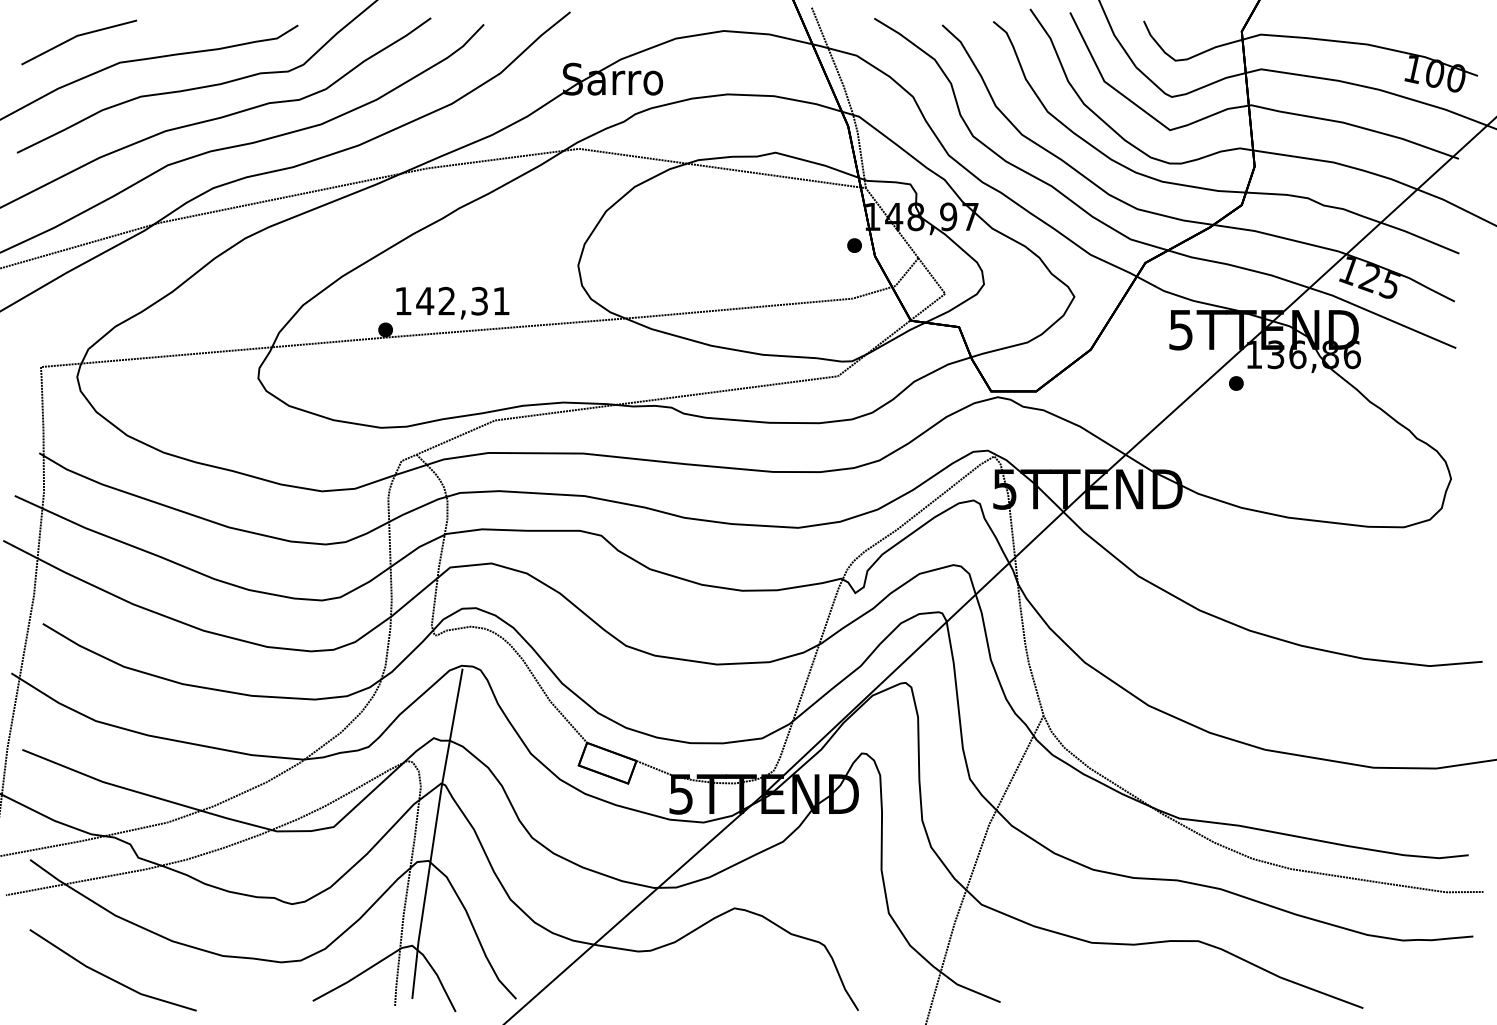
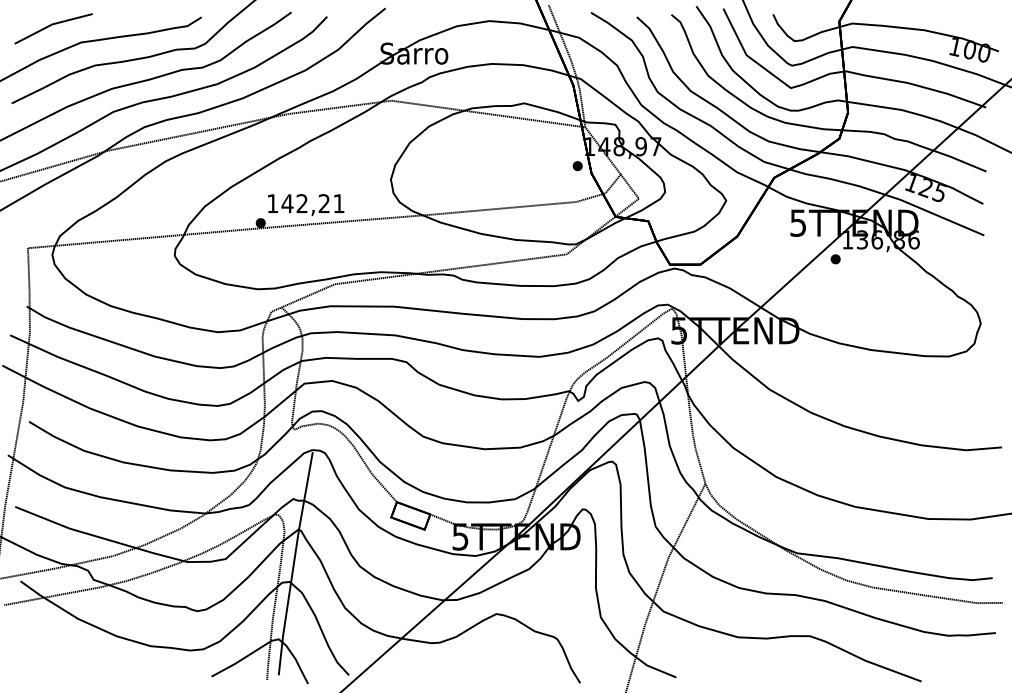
text: (478, 300) -> (323, 203), 142,31 -> 142,21
line: (108, 975) -> (73, 659), removed

